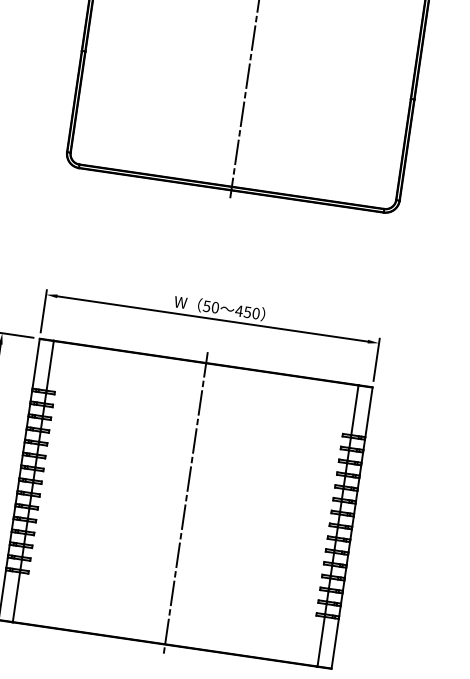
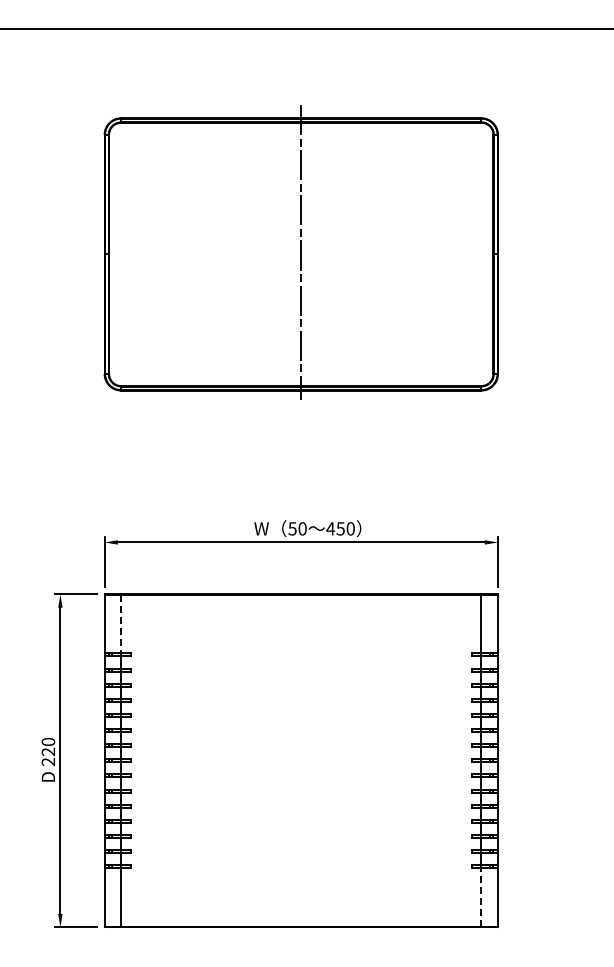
line: (50, 366) -> (121, 624), solid -> dashed
line: (185, 503) -> (301, 760), removed
line: (321, 641) -> (481, 897), solid -> dashed

